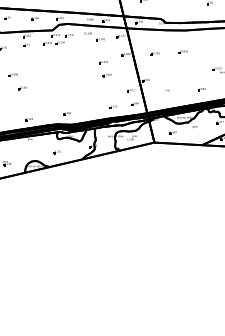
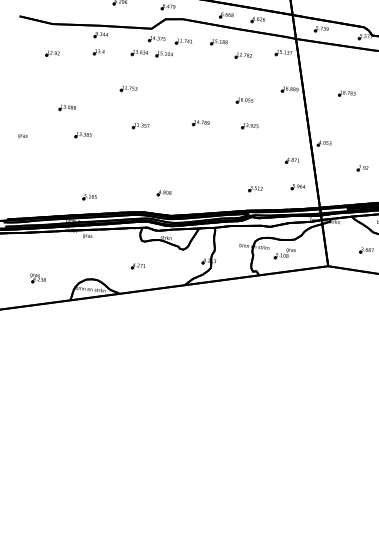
part: (43, 62) -> (127, 89), added
part: (81, 76) -> (199, 123), added
part: (51, 80) -> (140, 125), added

